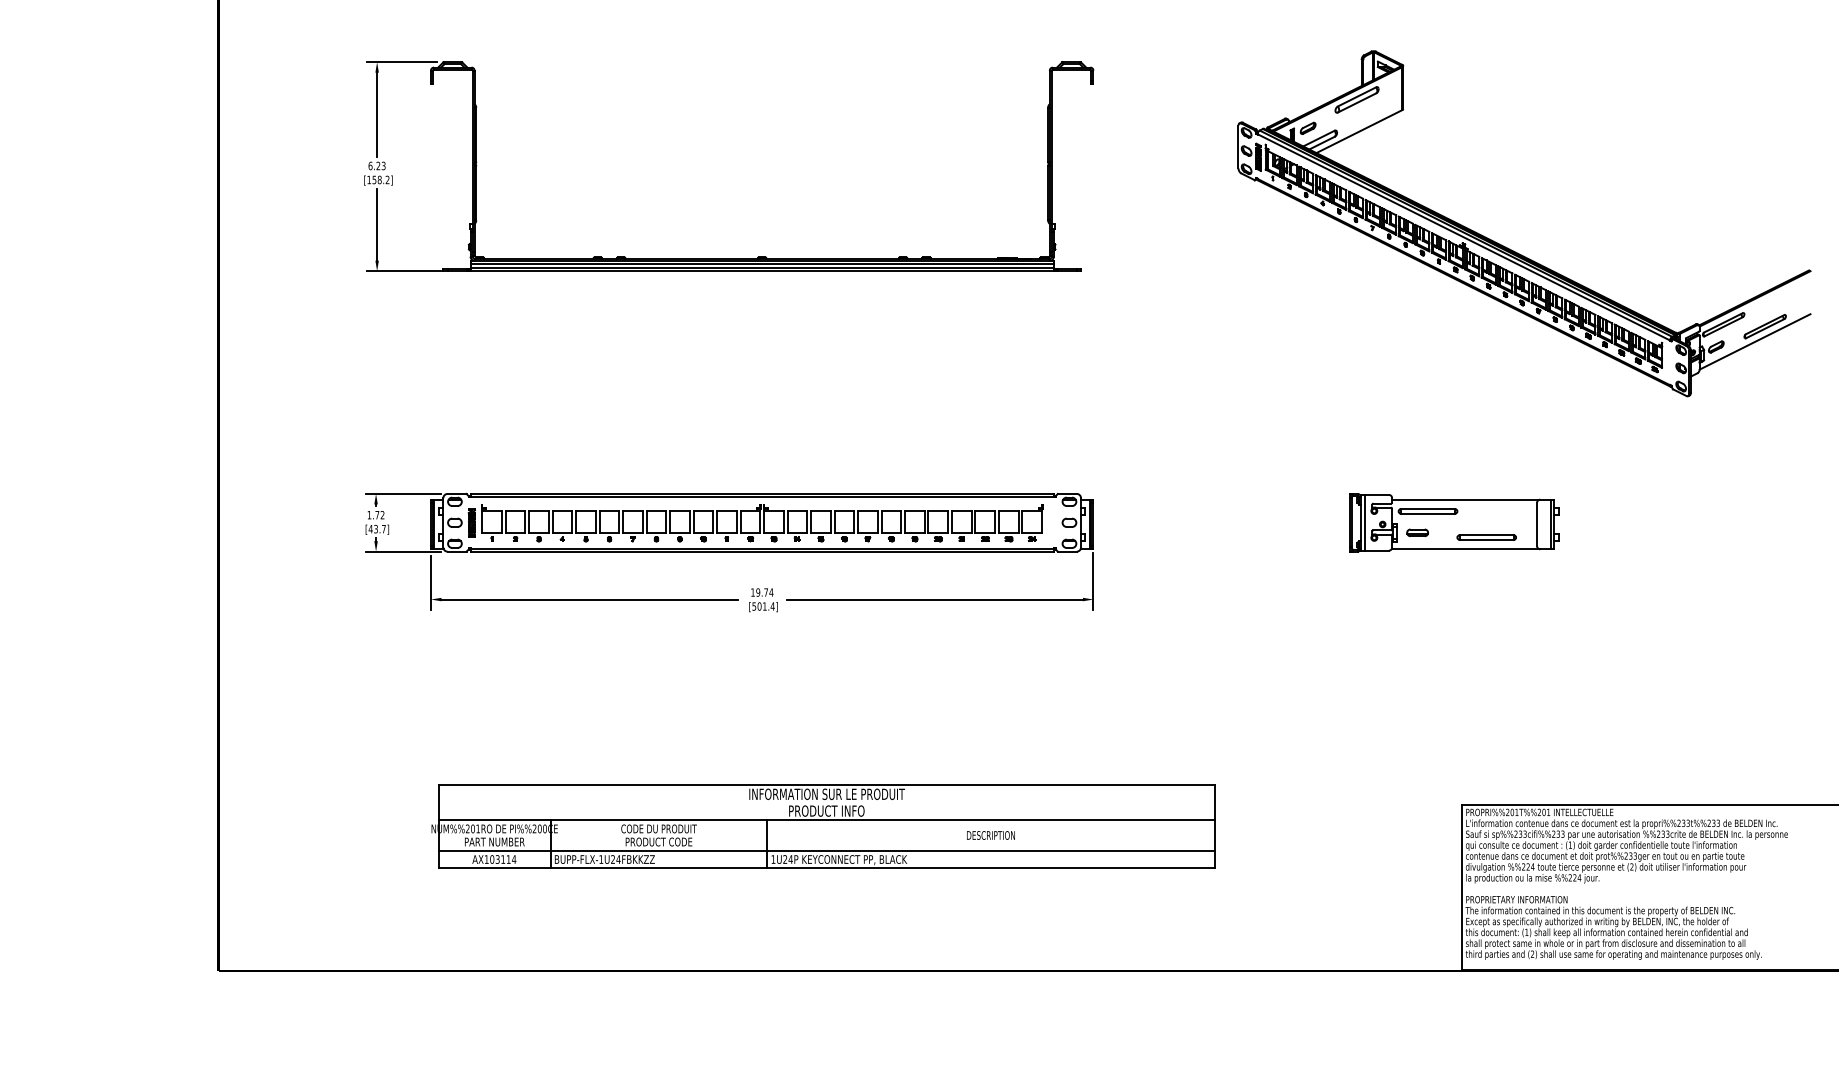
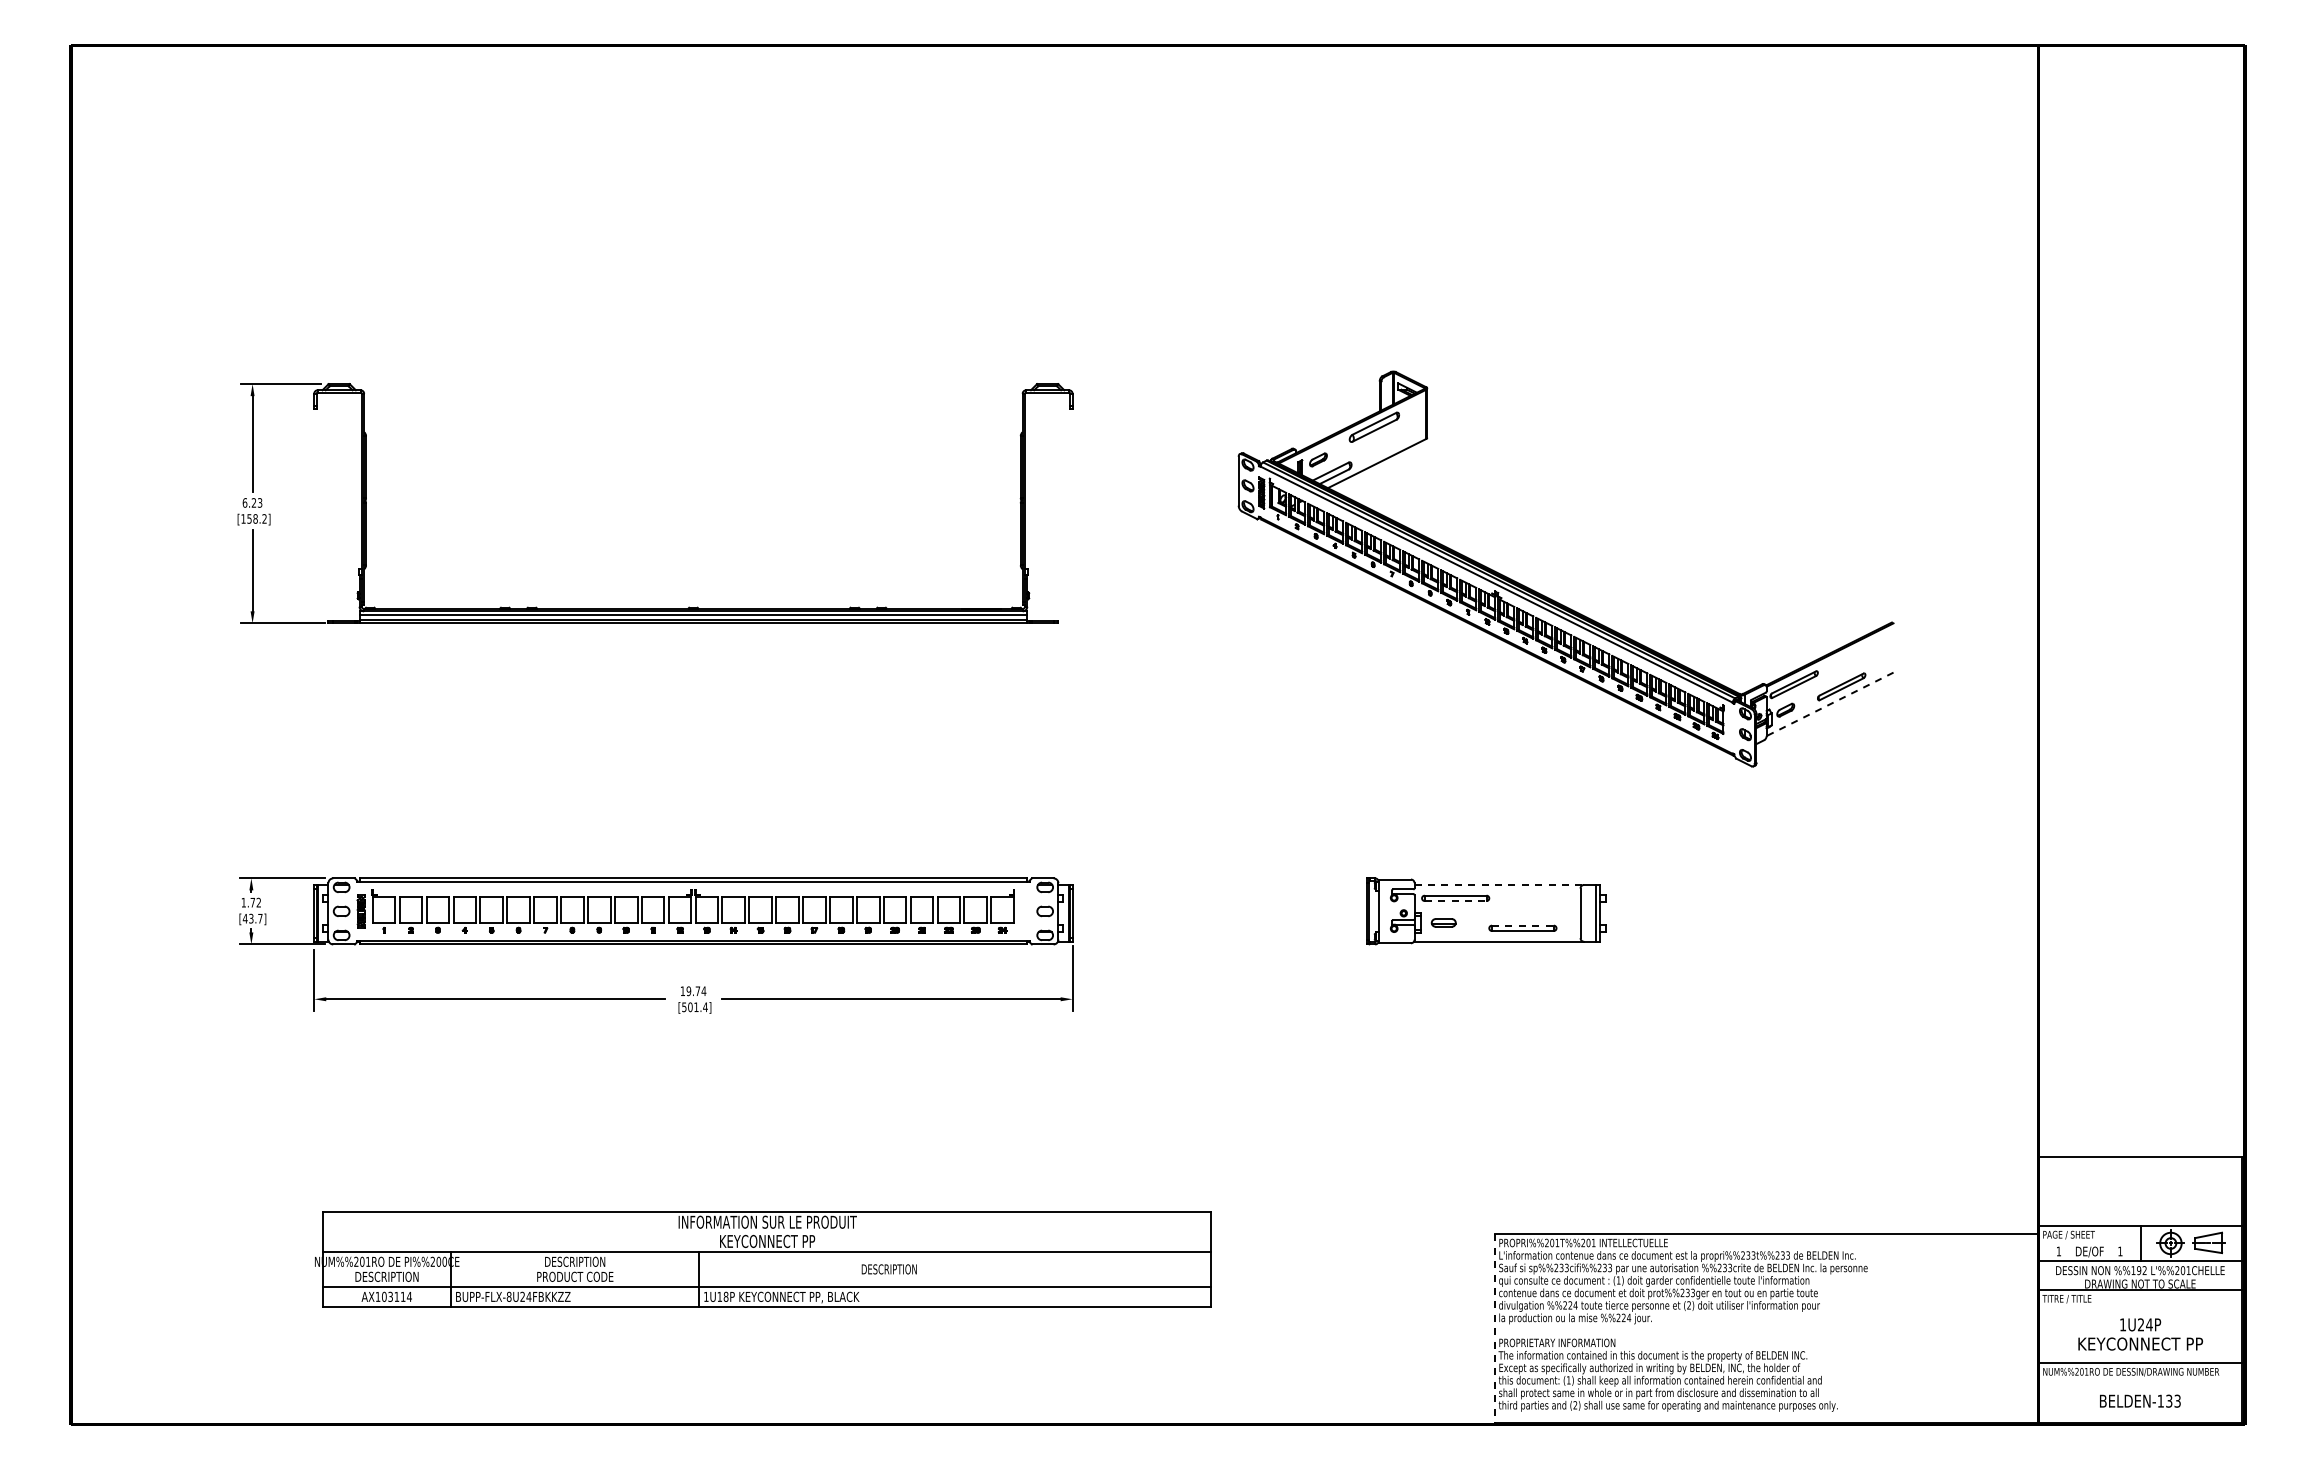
line: (1755, 342) -> (1830, 704), solid -> dashed
line: (1466, 499) -> (1499, 884), solid -> dashed
line: (1427, 514) -> (1455, 901), solid -> dashed
line: (1364, 522) -> (1383, 911), removed
line: (1486, 535) -> (1522, 925), solid -> dashed
text: (826, 811) -> (767, 1241), PRODUCT INFO -> KEYCONNECT PP
text: (659, 828) -> (575, 1261), CODE DU PRODUIT -> DESCRIPTION
text: (990, 835) -> (888, 1269), moved
text: (494, 841) -> (387, 1276), PART NUMBER -> DESCRIPTION
text: (600, 859) -> (508, 1296), BUPP-FLX-1U24FBKKZZ -> BUPP-FLX-8U24FBKKZZ
text: (787, 859) -> (722, 1296), 1U24P -> 1U18P
line: (1461, 887) -> (1494, 1329), solid -> dashed

